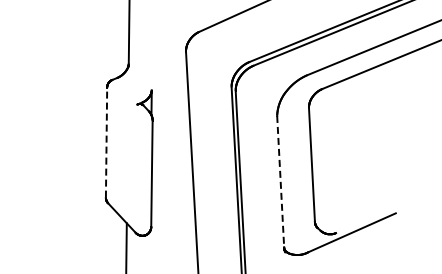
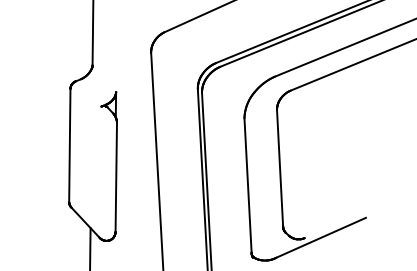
line: (106, 142) -> (69, 145), dashed -> solid
line: (280, 181) -> (247, 185), dashed -> solid

